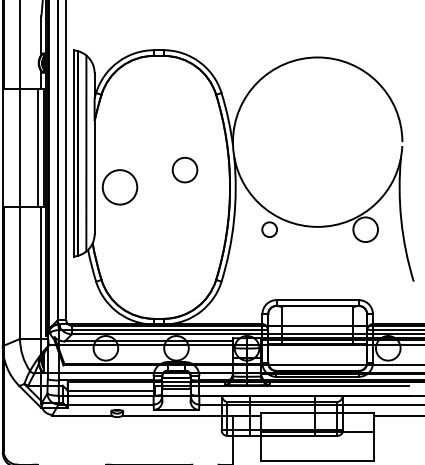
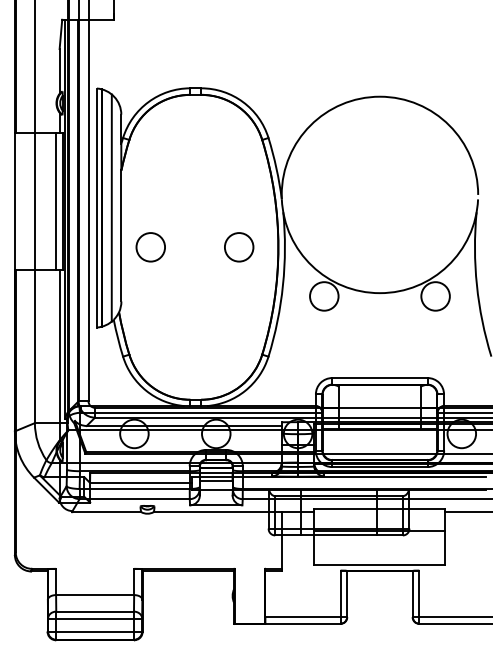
circle: (185, 170) -> (239, 247), moved
circle: (119, 187) -> (150, 247), size x0.71
circle: (269, 229) -> (324, 296), size x1.67

